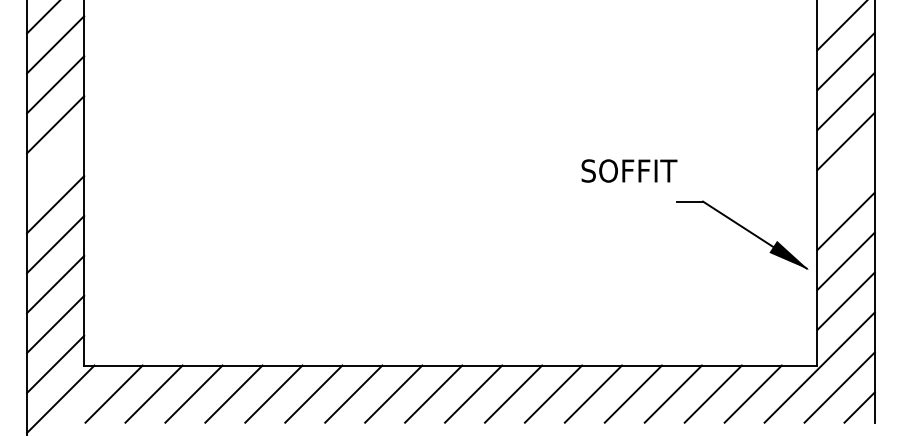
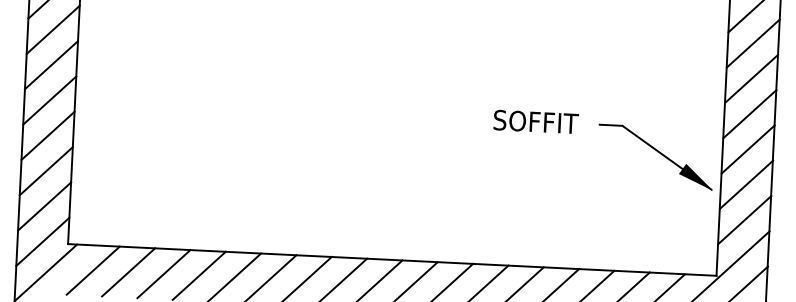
line: (55, 164) -> (51, 65), added
text: (629, 170) -> (536, 121), moved
line: (845, 180) -> (749, 113), added

